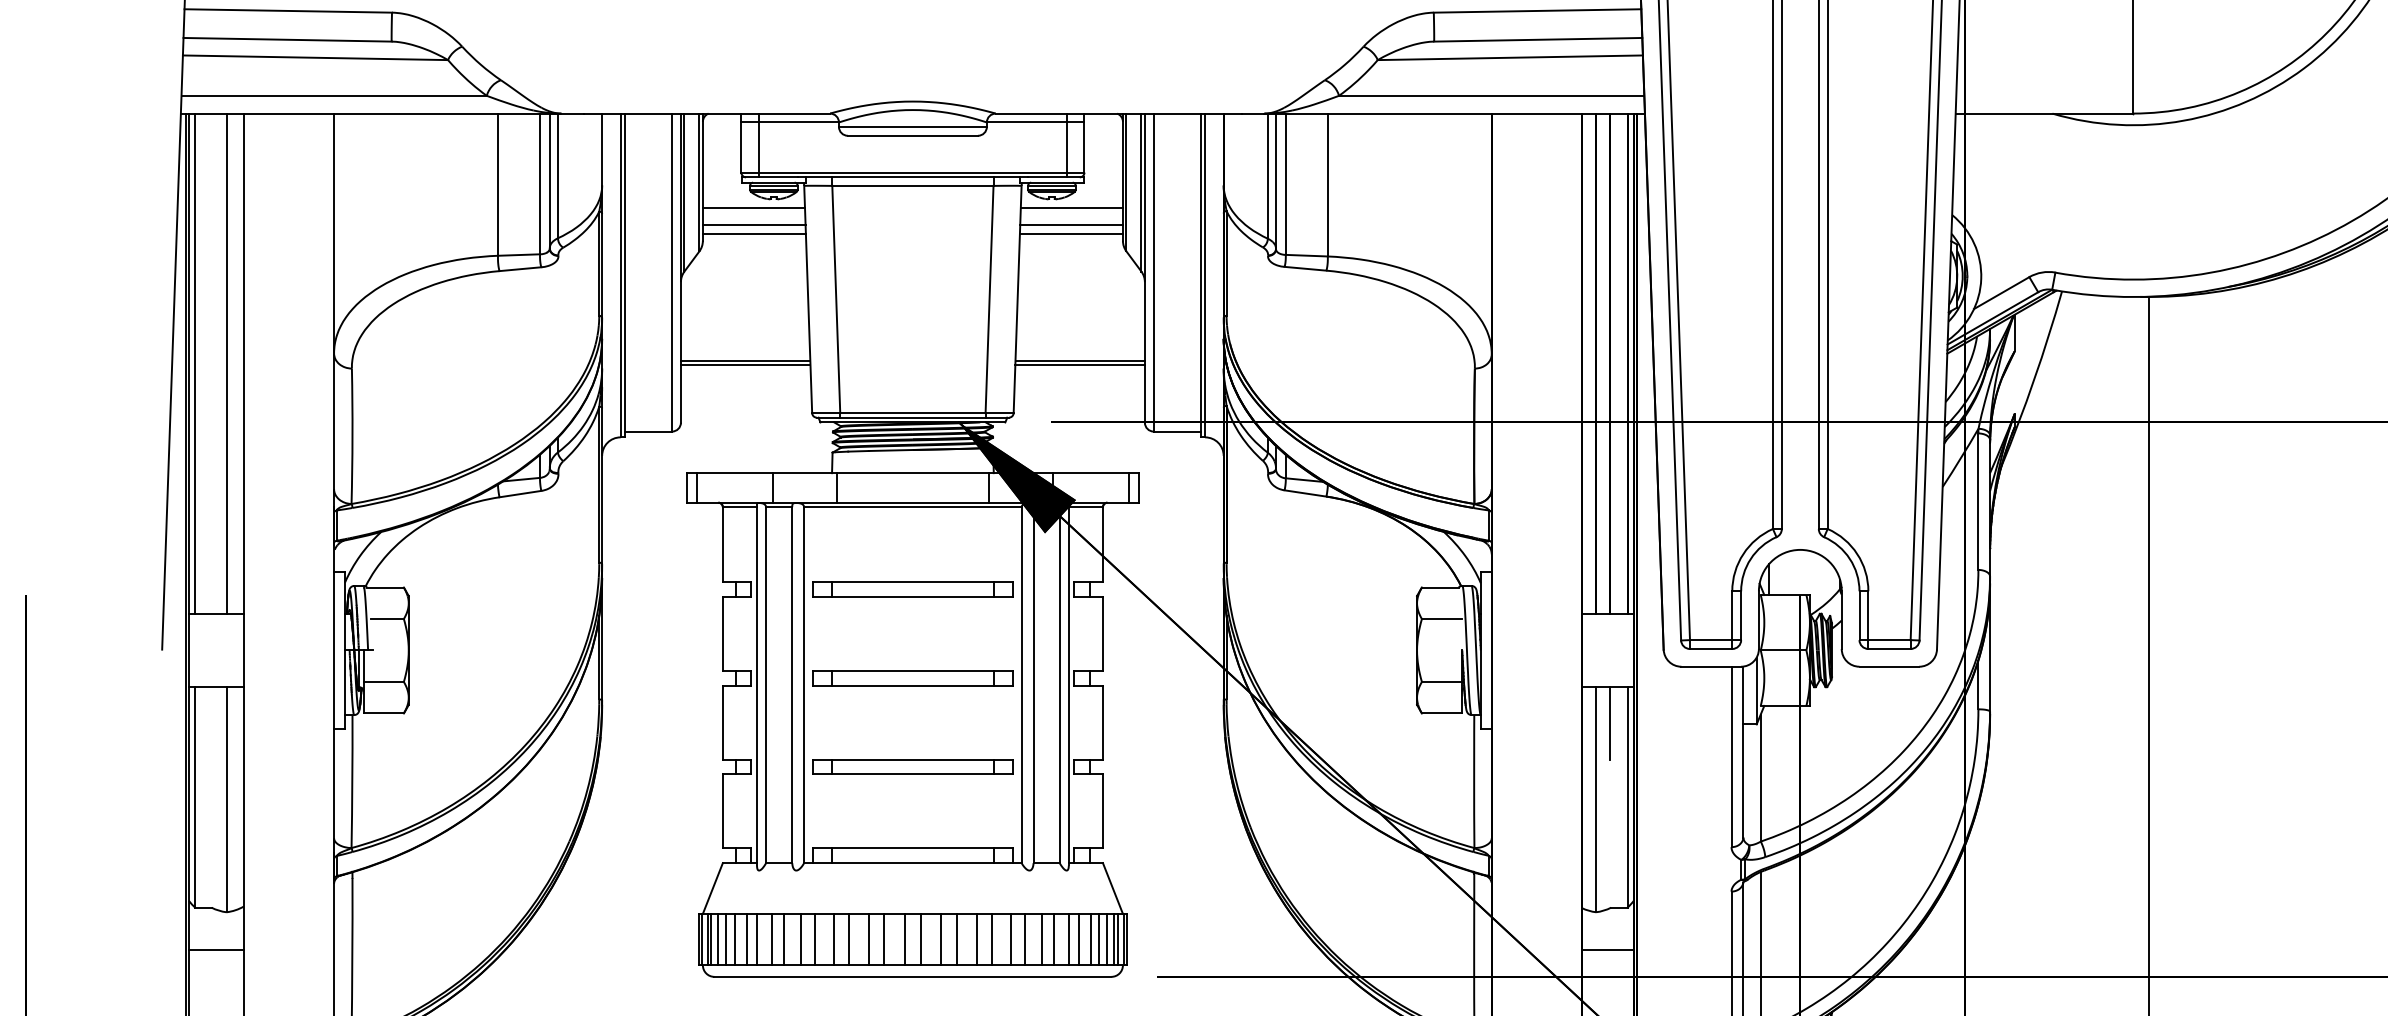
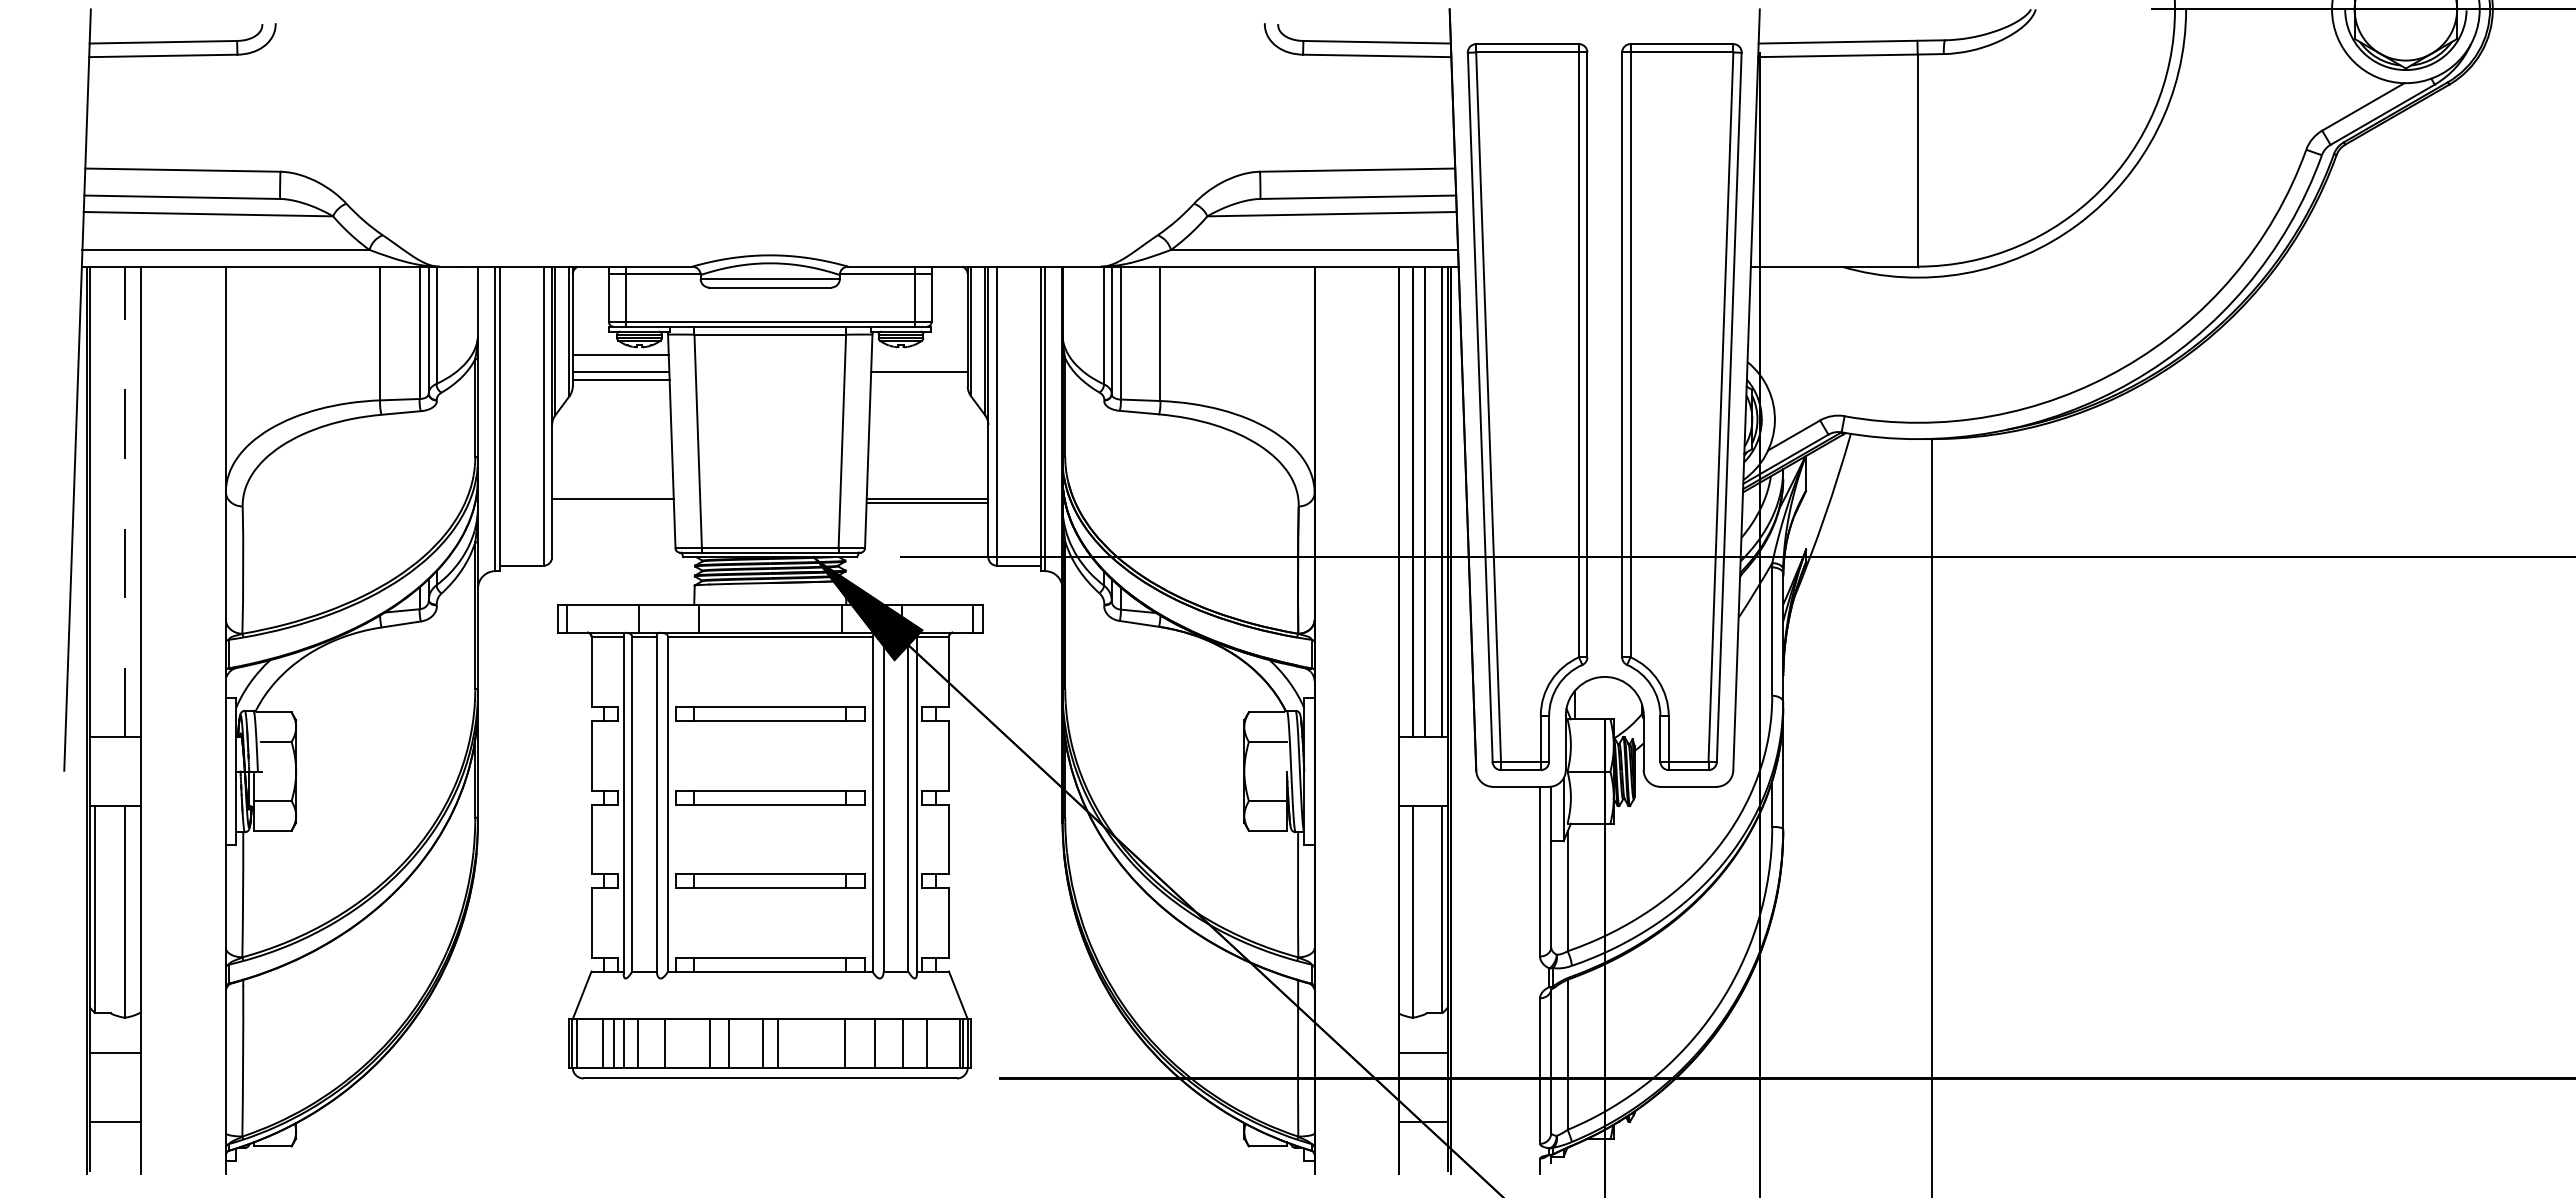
line: (1071, 206) -> (919, 354), removed
line: (1070, 234) -> (918, 380), removed
line: (195, 363) -> (95, 501), removed
line: (226, 363) -> (124, 501), solid -> dashed
line: (745, 365) -> (612, 503), removed
line: (1609, 722) -> (1425, 839), removed
line: (711, 939) -> (580, 1043), removed
line: (718, 939) -> (587, 1043), removed
line: (726, 939) -> (594, 1043), removed
line: (784, 939) -> (649, 1043), removed
line: (815, 939) -> (678, 1043), removed
line: (833, 939) -> (695, 1043), removed
line: (884, 939) -> (743, 1043), removed
line: (941, 939) -> (797, 1043), removed
line: (956, 939) -> (811, 1043), removed
line: (976, 939) -> (830, 1043), removed
line: (1010, 939) -> (862, 1043), removed
line: (1041, 939) -> (891, 1043), removed
line: (1068, 939) -> (916, 1043), removed
line: (1090, 939) -> (937, 1043), removed
line: (1099, 939) -> (945, 1043), removed
line: (1107, 939) -> (953, 1043), removed

